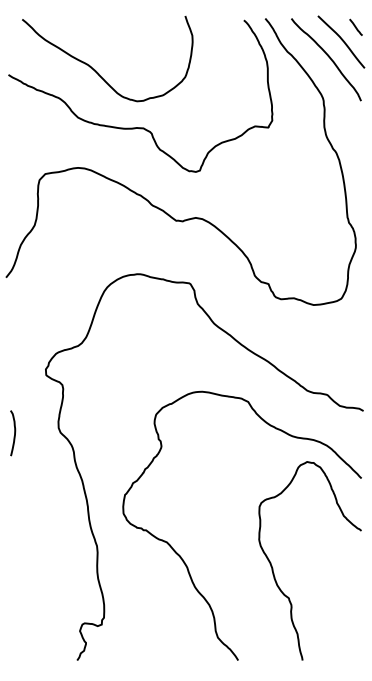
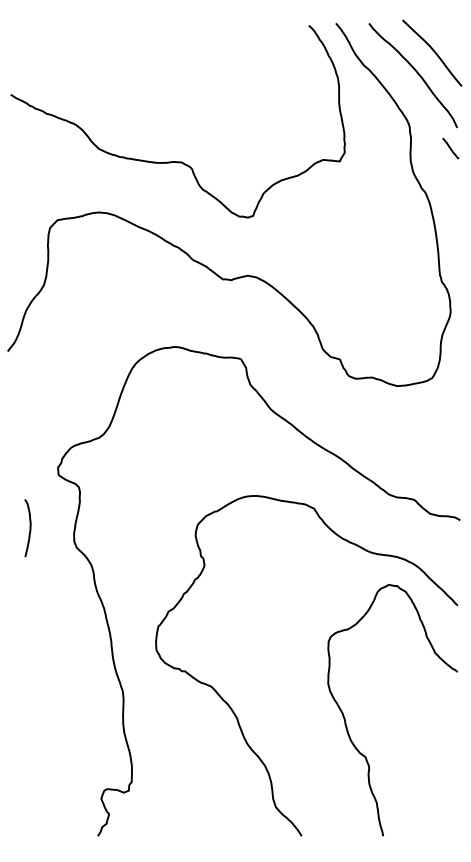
line: (355, 26) -> (450, 147), moved
curve: (96, 70) -> (122, 89), removed
curve: (14, 433) -> (29, 528), moved

